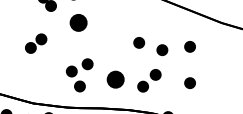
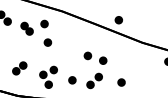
part: (78, 22) -> (47, 42), size x0.62
part: (35, 43) -> (19, 68), moved
part: (190, 46) -> (121, 58), removed
part: (115, 80) -> (72, 80), size x0.62

